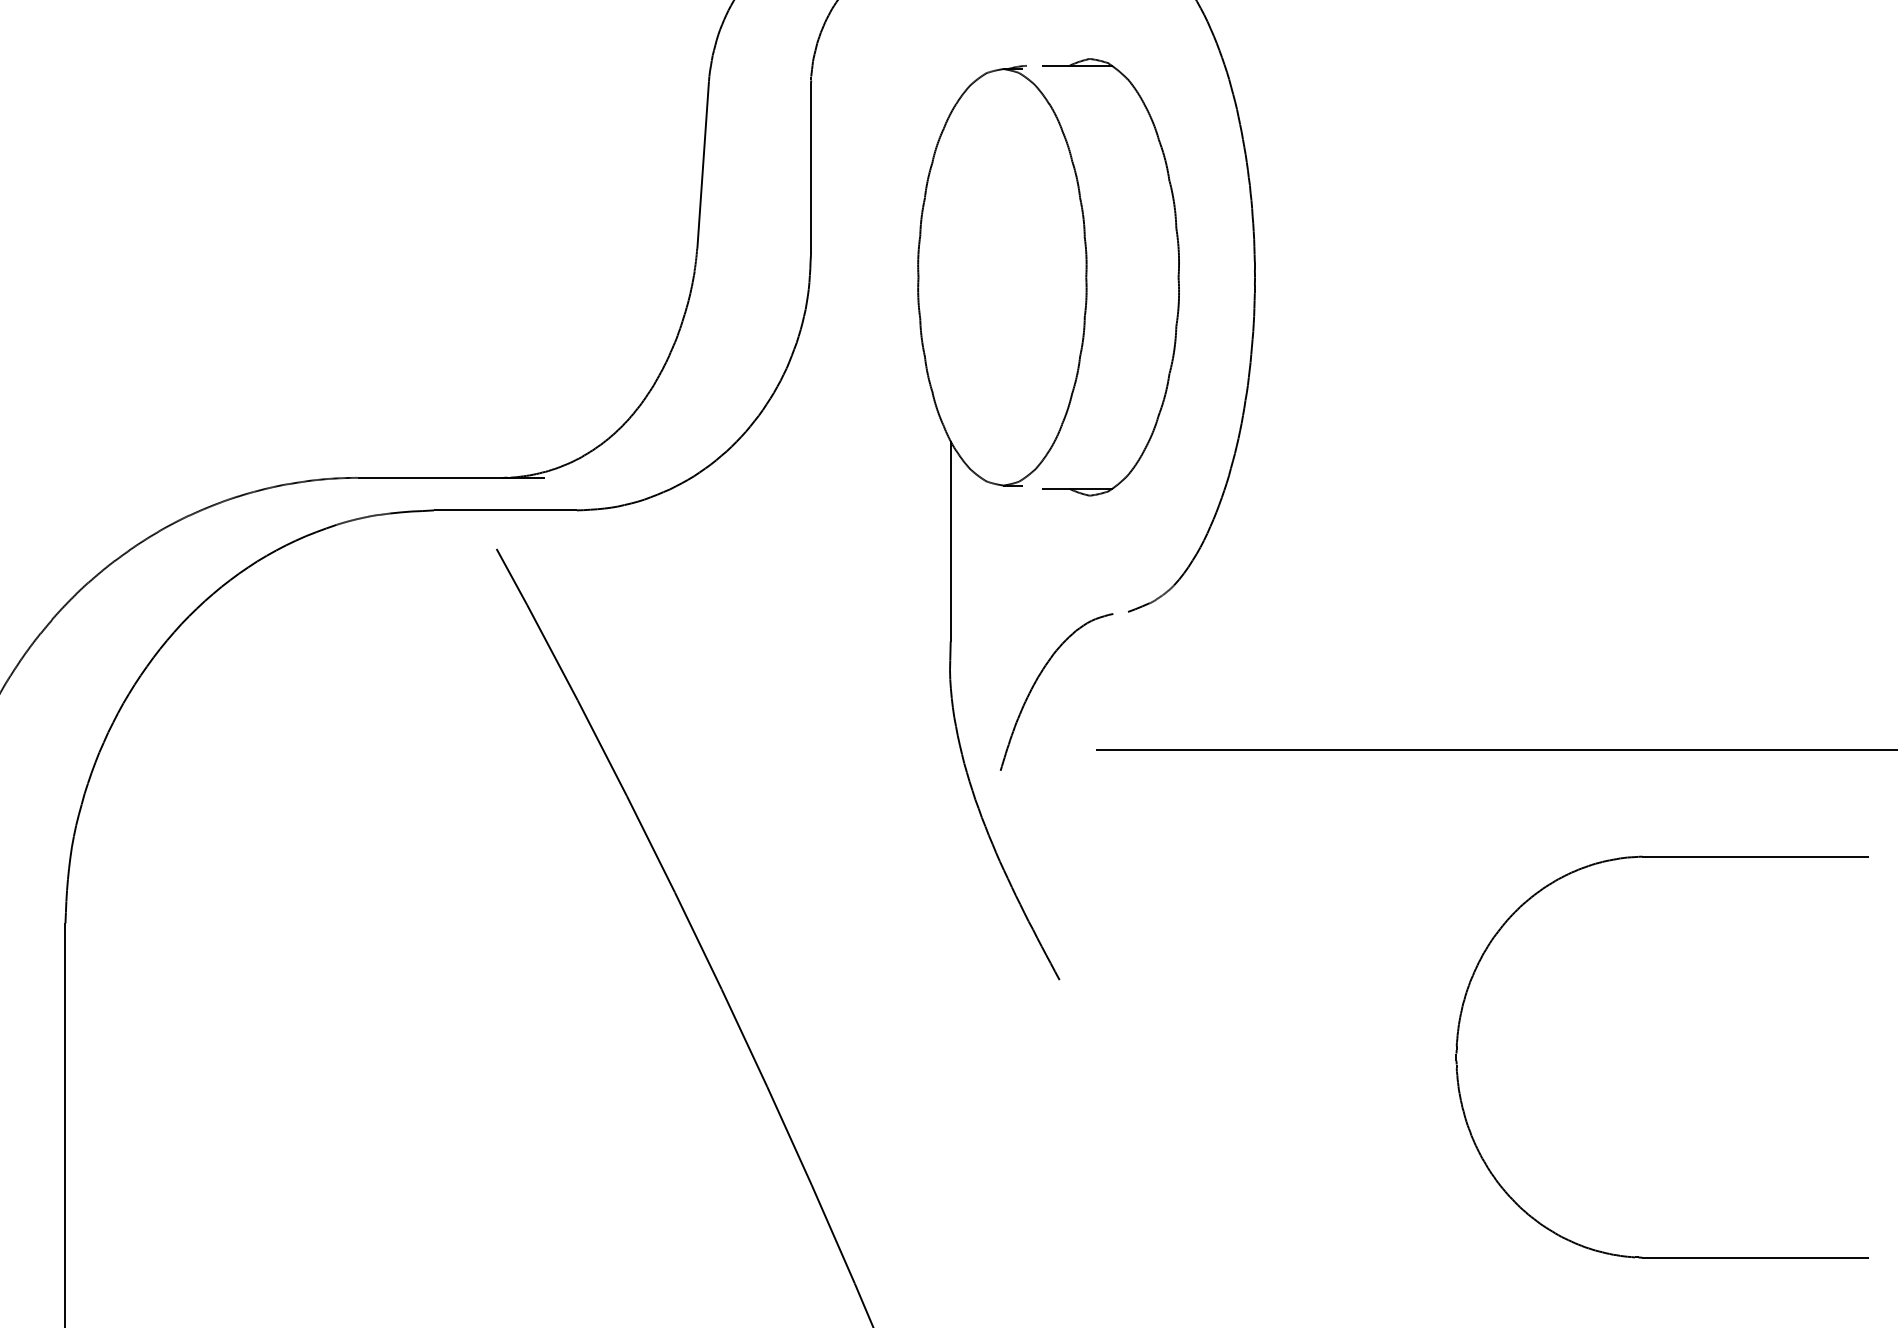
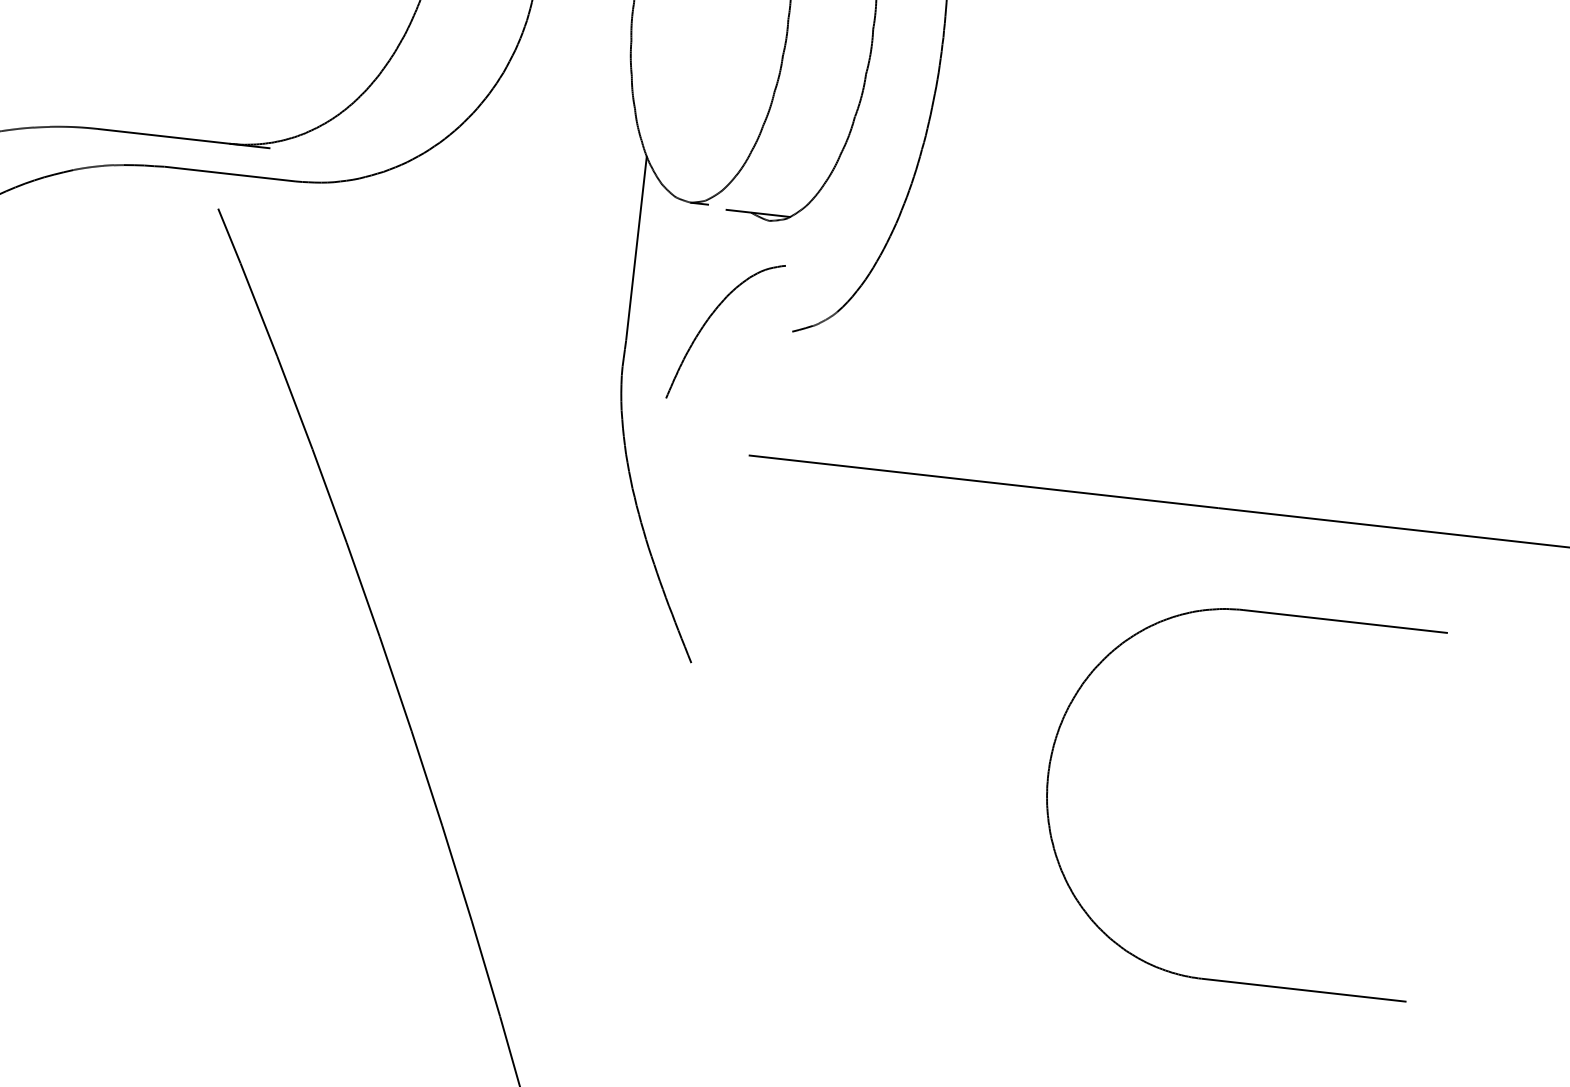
part: (1036, 682) -> (708, 320), moved

